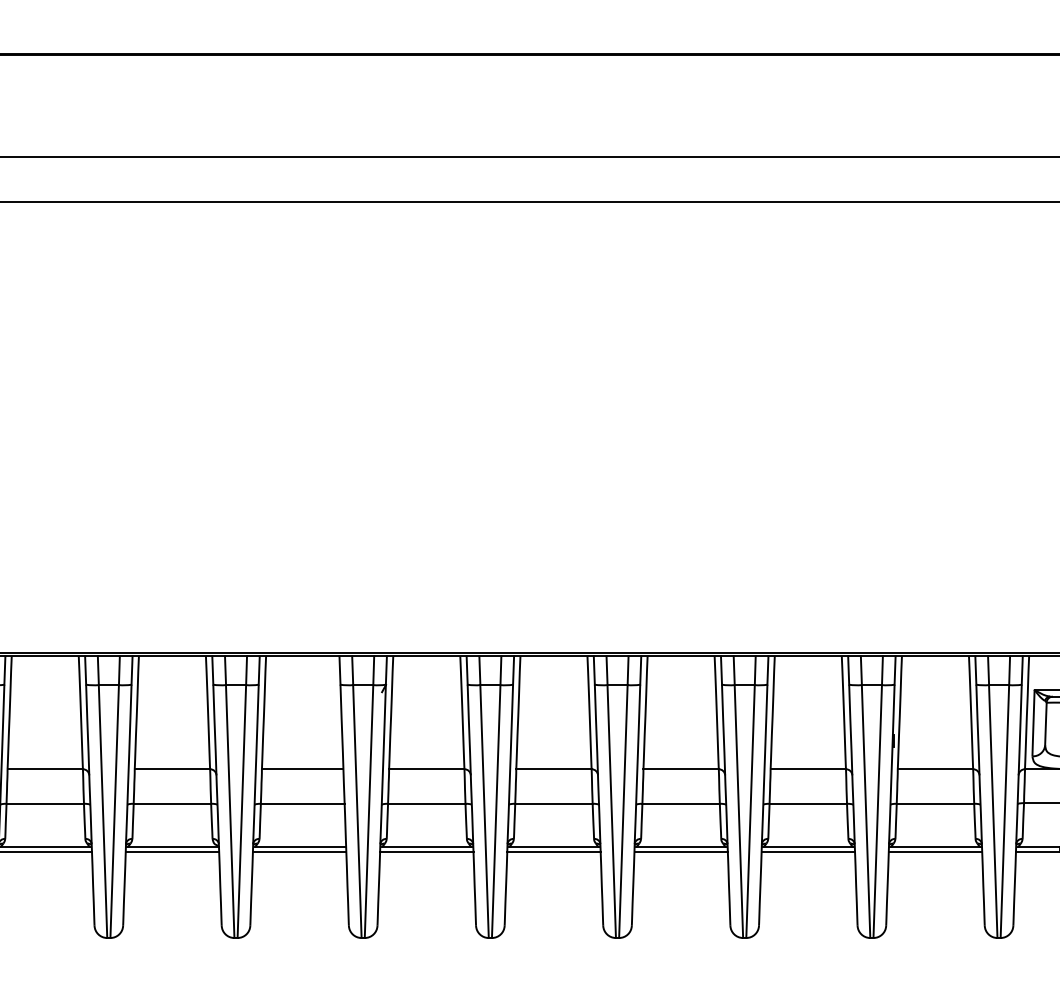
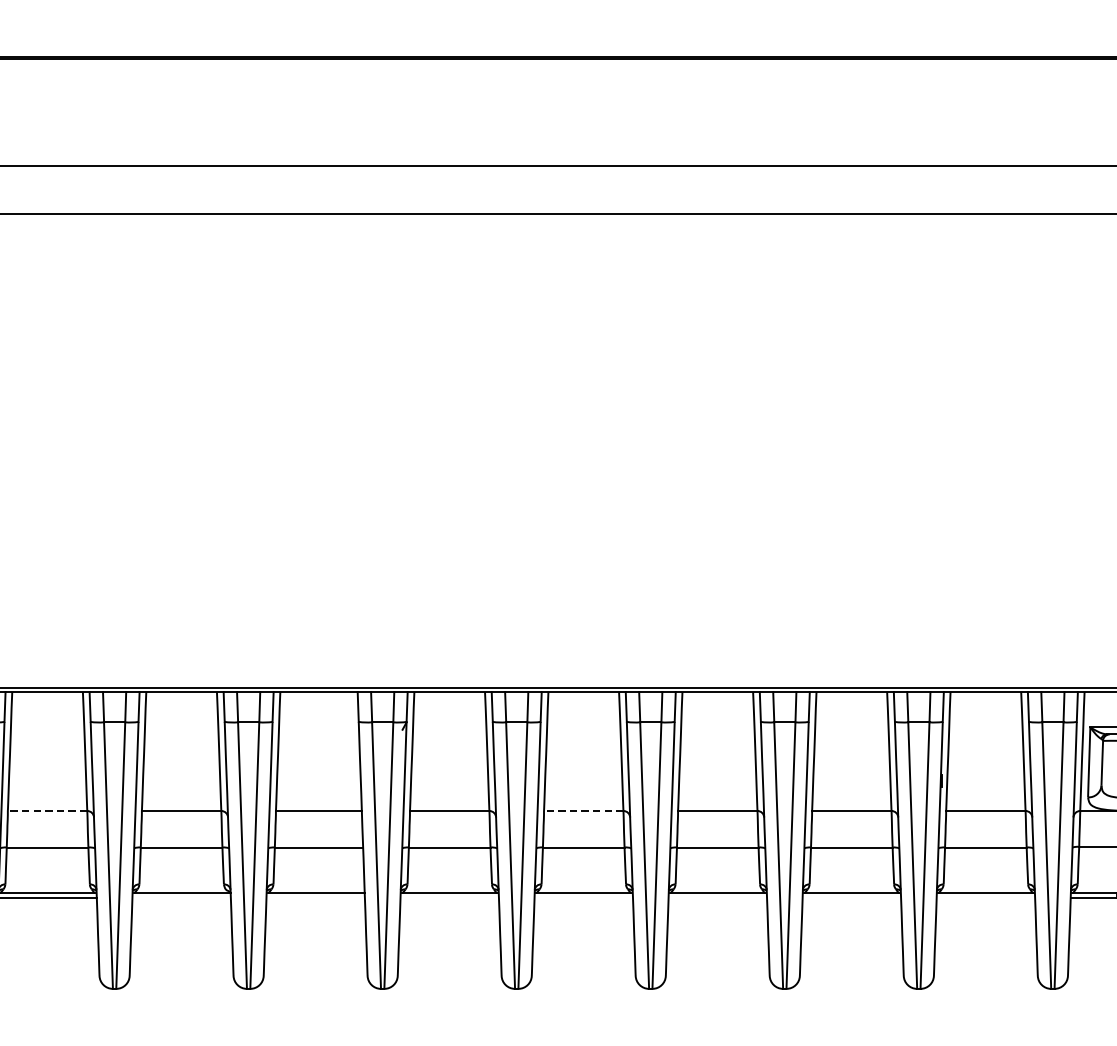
line: (45, 769) -> (47, 811), solid -> dashed
line: (553, 769) -> (583, 811), solid -> dashed
line: (172, 851) -> (181, 897), removed
line: (299, 851) -> (315, 897), removed
line: (426, 851) -> (449, 897), removed
line: (553, 851) -> (583, 897), removed
line: (680, 851) -> (717, 897), removed
line: (808, 851) -> (852, 897), removed
line: (935, 851) -> (985, 897), removed

